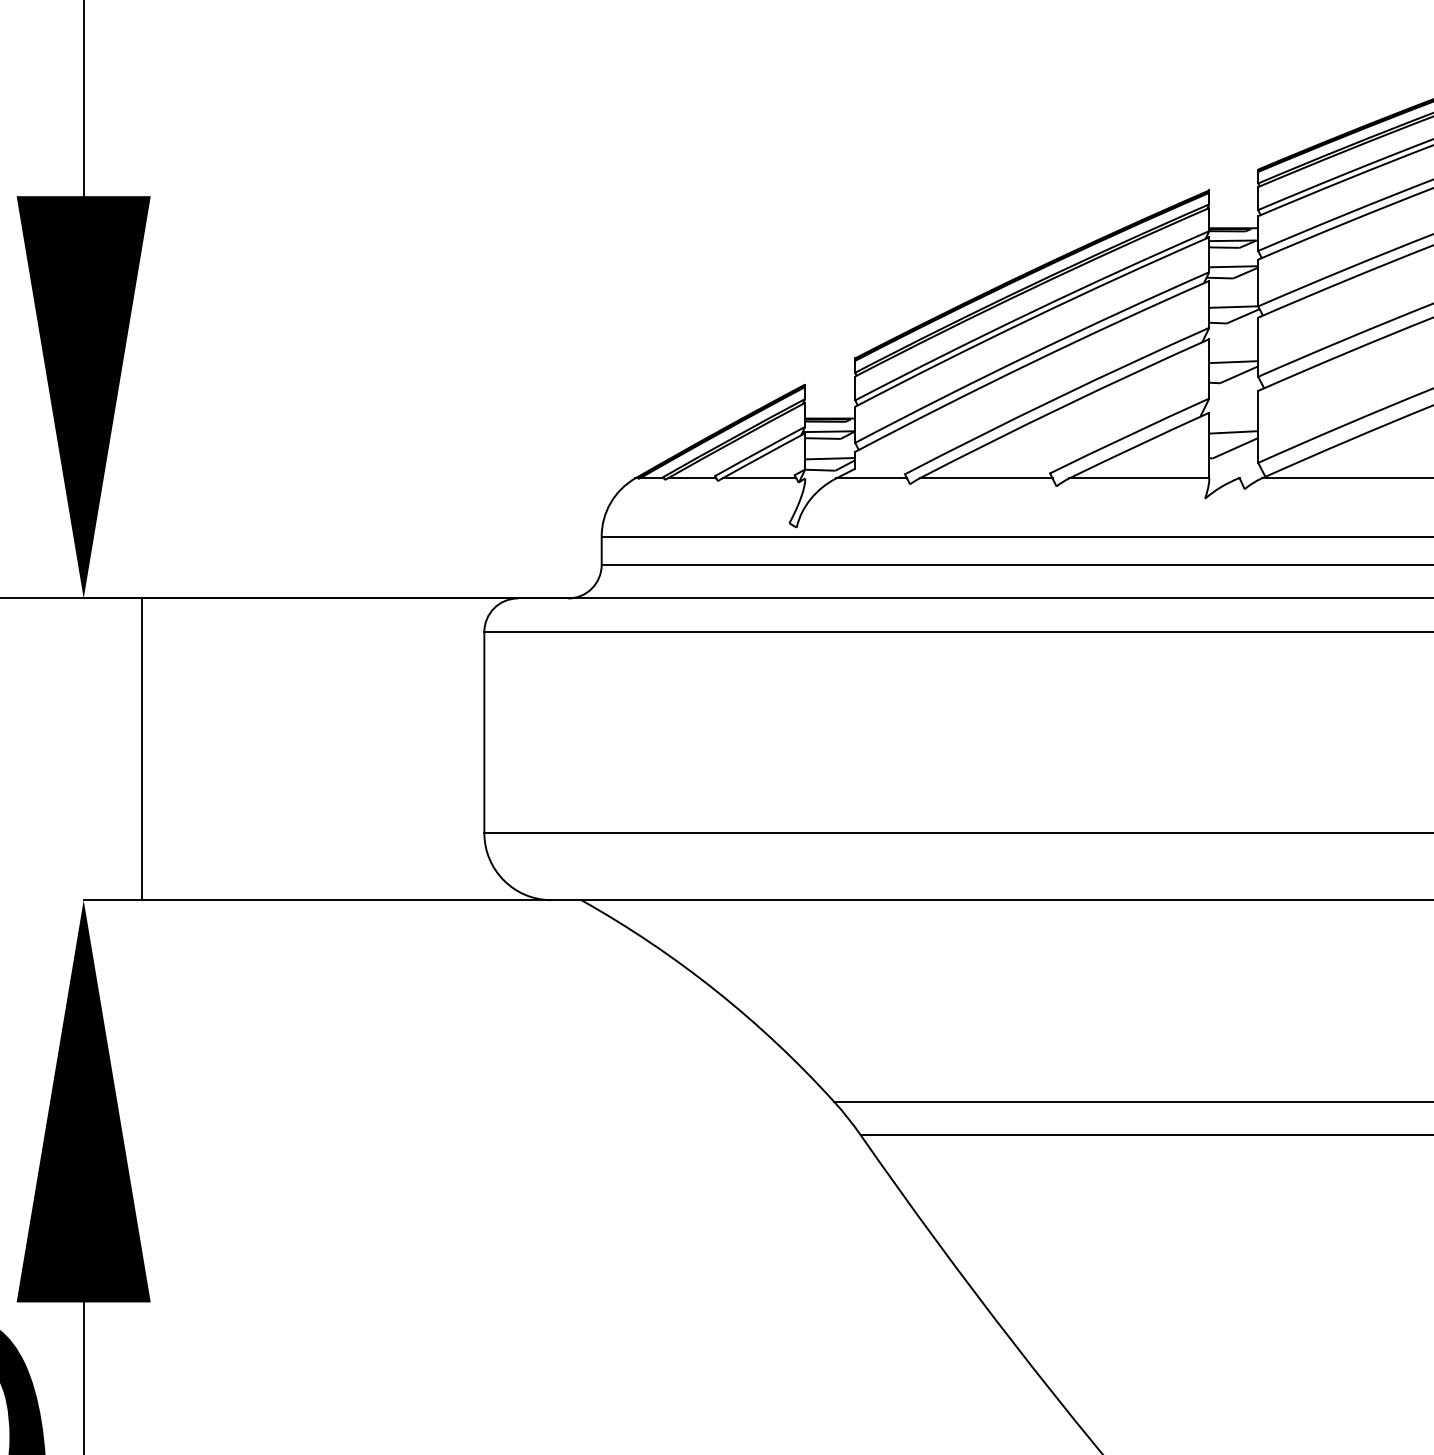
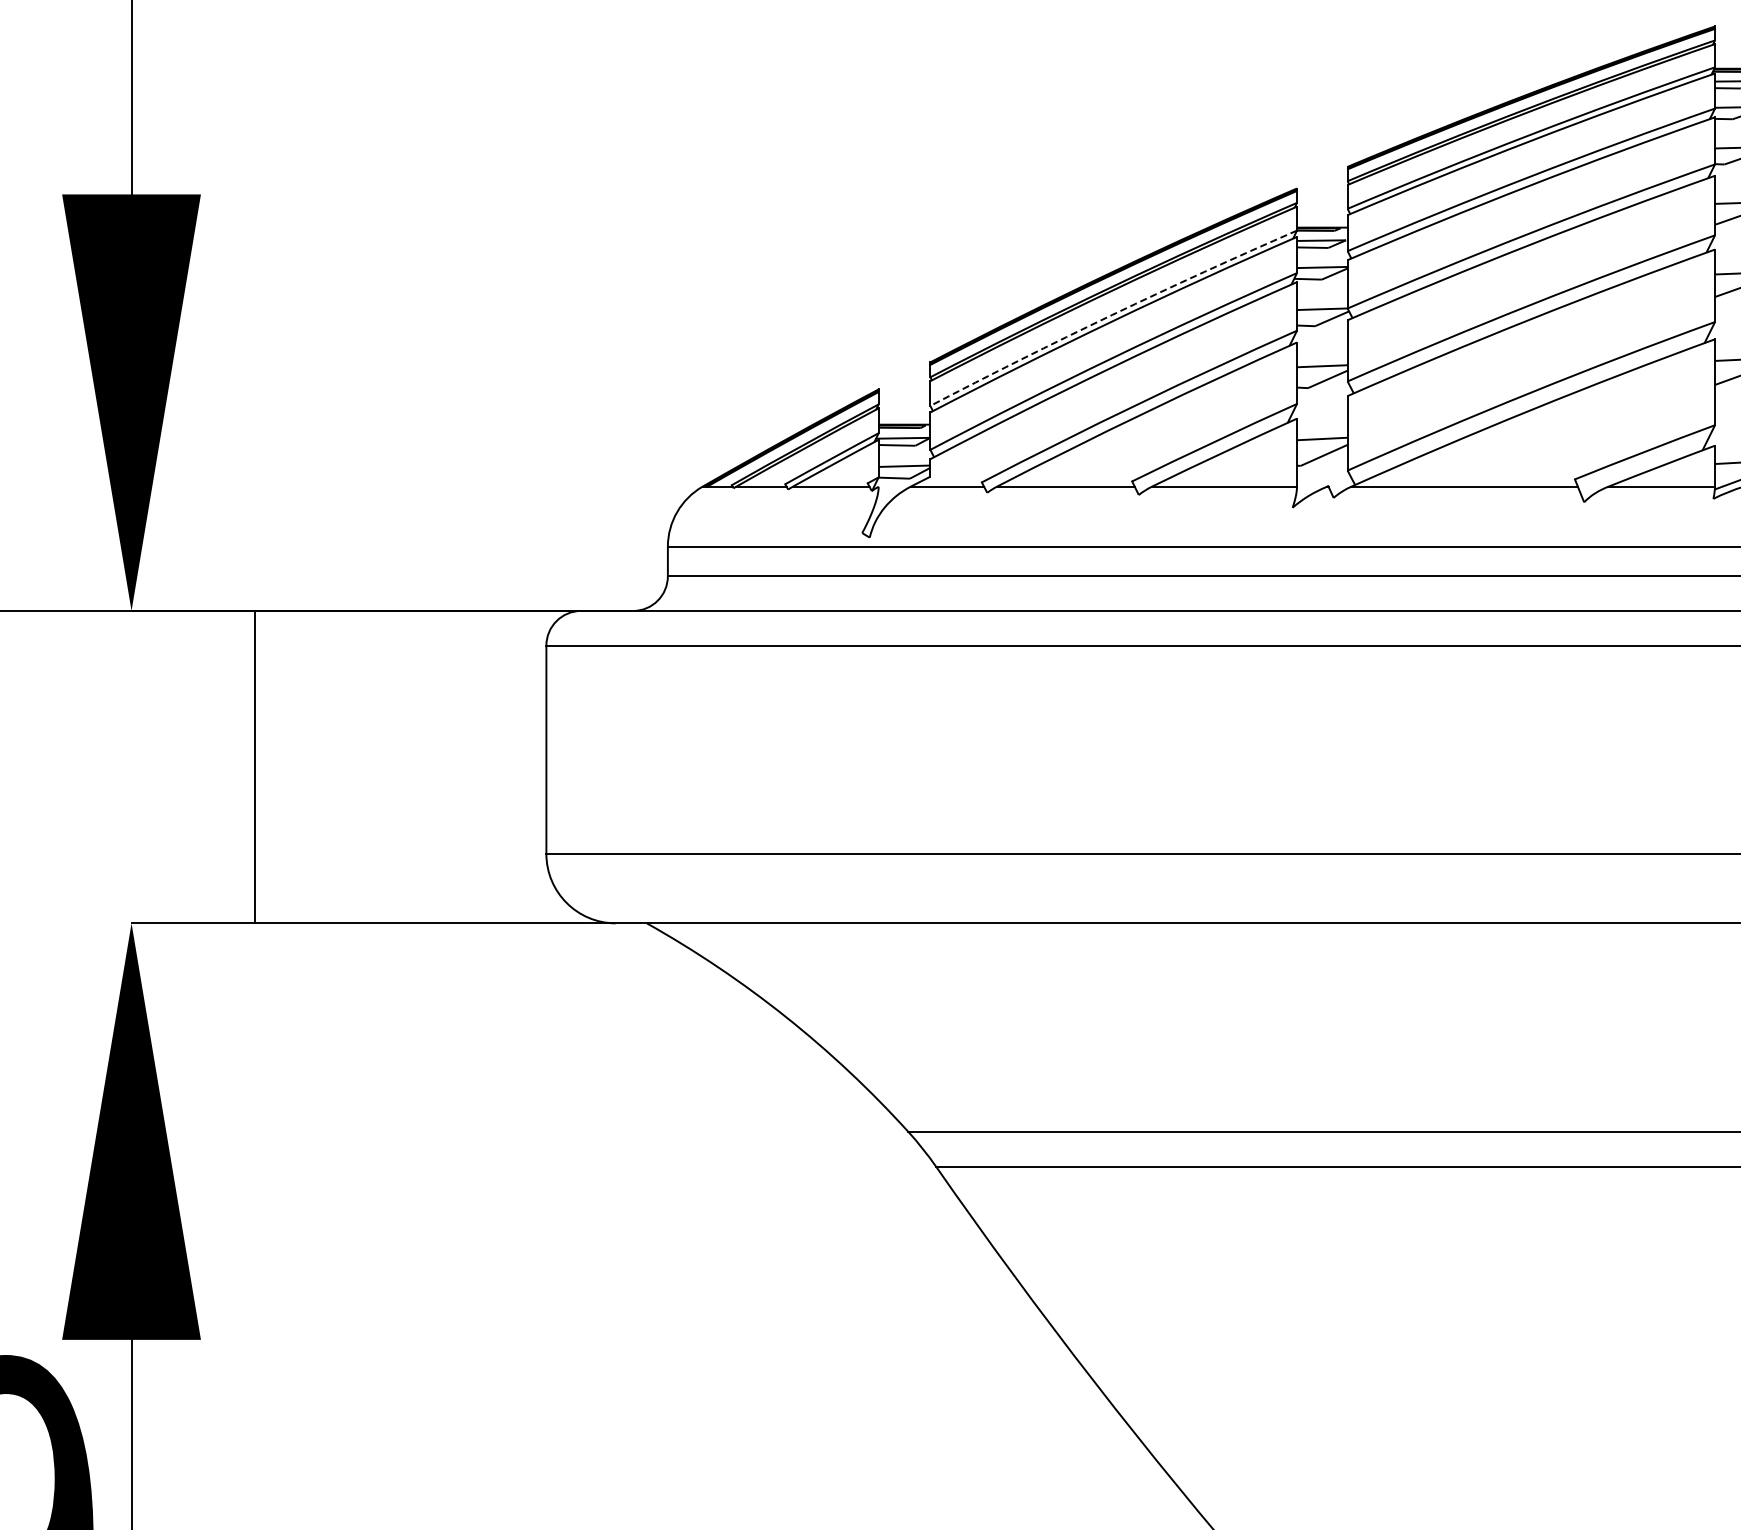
arc: (1031, 313) -> (1112, 315), solid -> dashed
line: (142, 748) -> (255, 766), moved

